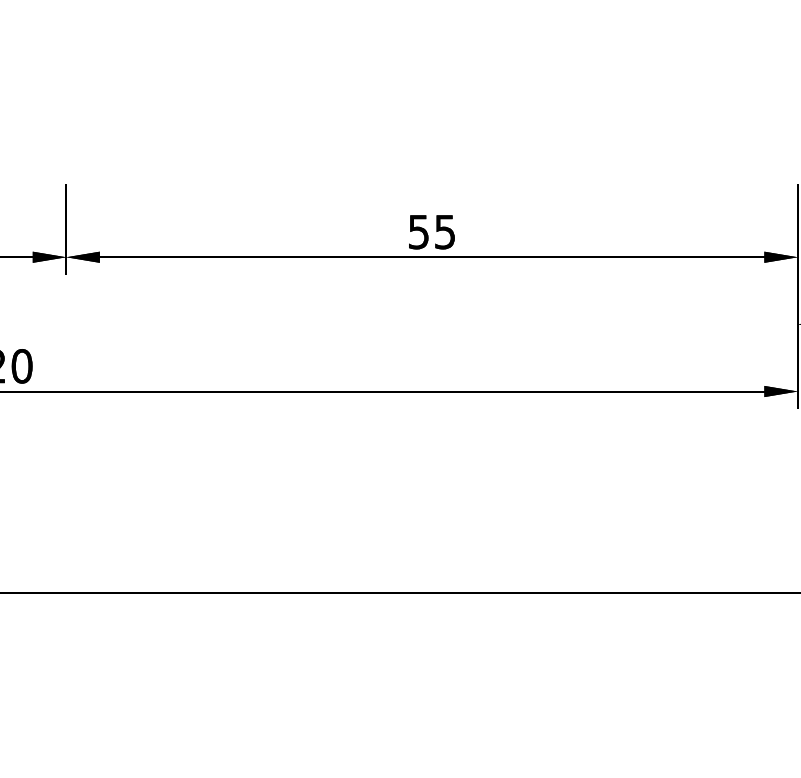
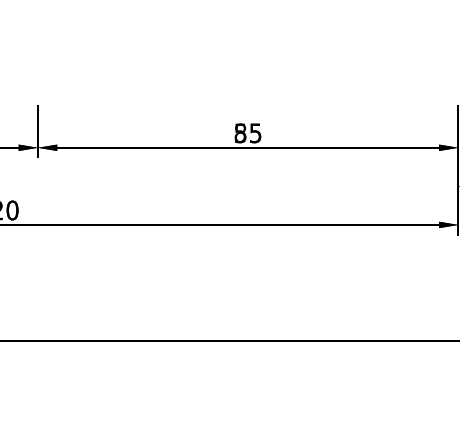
text: (418, 232) -> (240, 133), 55 -> 85

